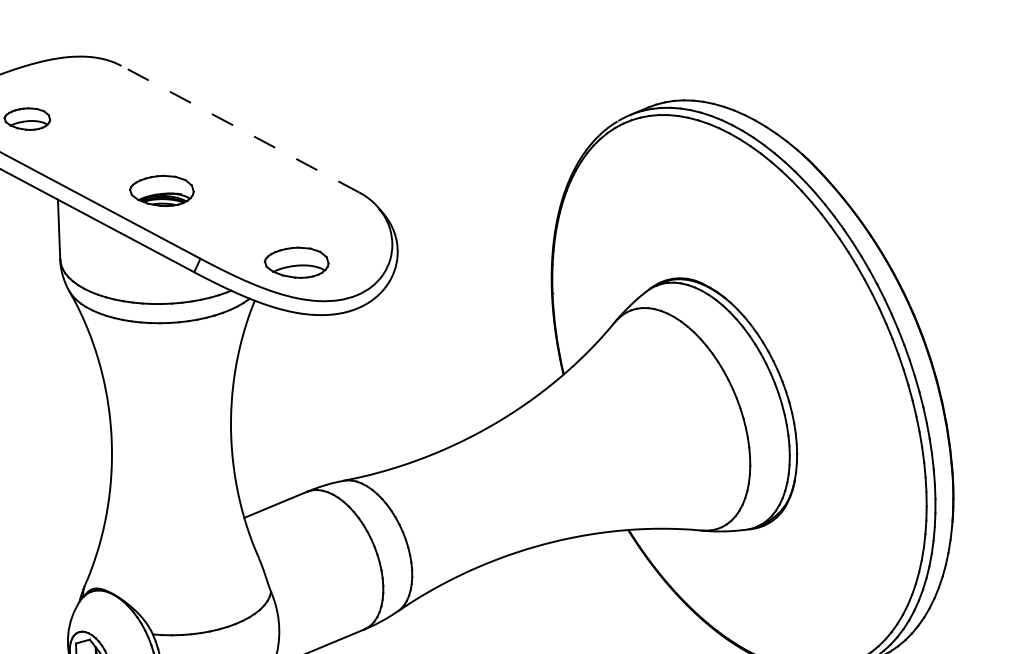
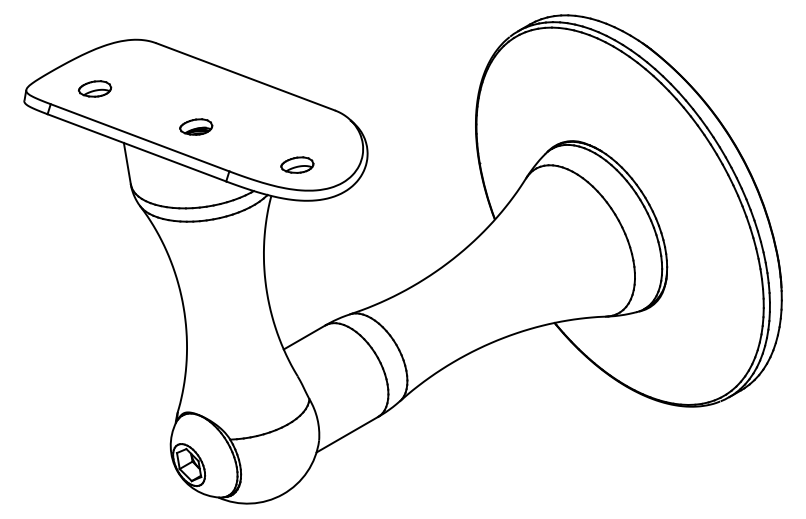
line: (240, 128) -> (245, 76), dashed -> solid
part: (162, 189) -> (196, 126), size x0.71
part: (297, 261) -> (297, 164), size x0.71

